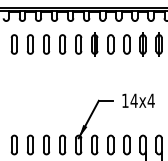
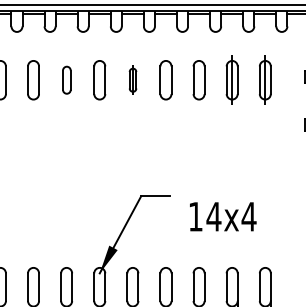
part: (62, 44) -> (66, 80), size x0.7
part: (94, 44) -> (132, 80), size x0.6
text: (138, 100) -> (222, 216), moved

